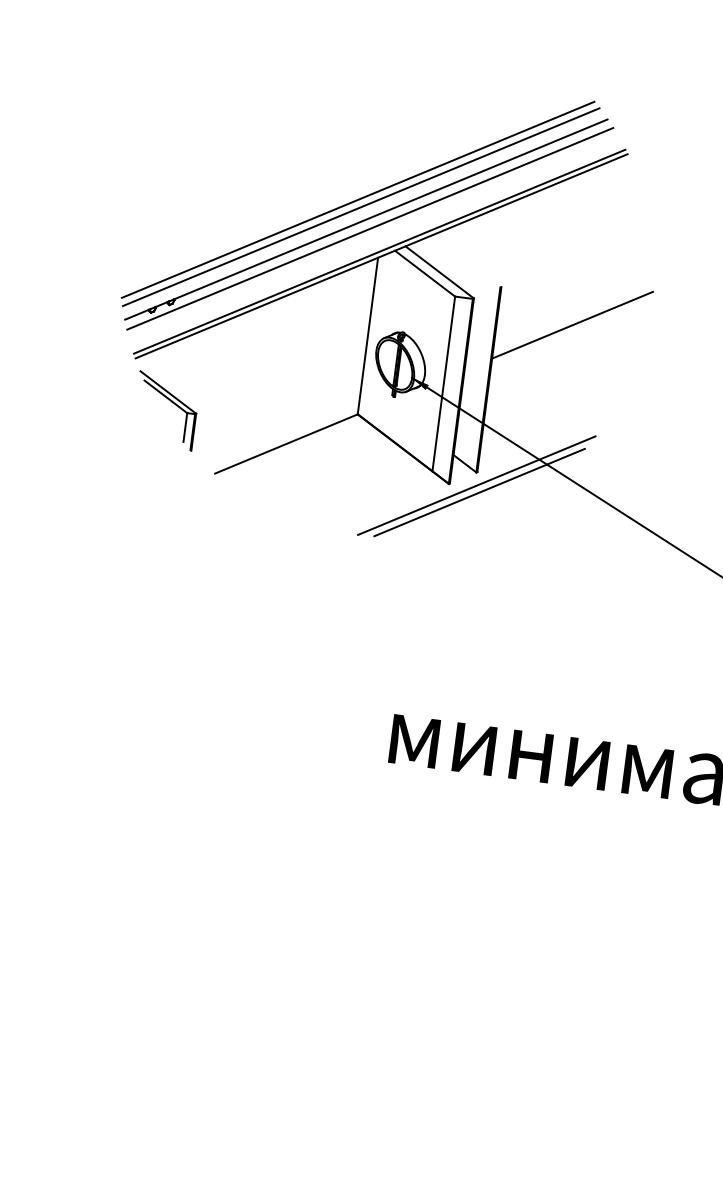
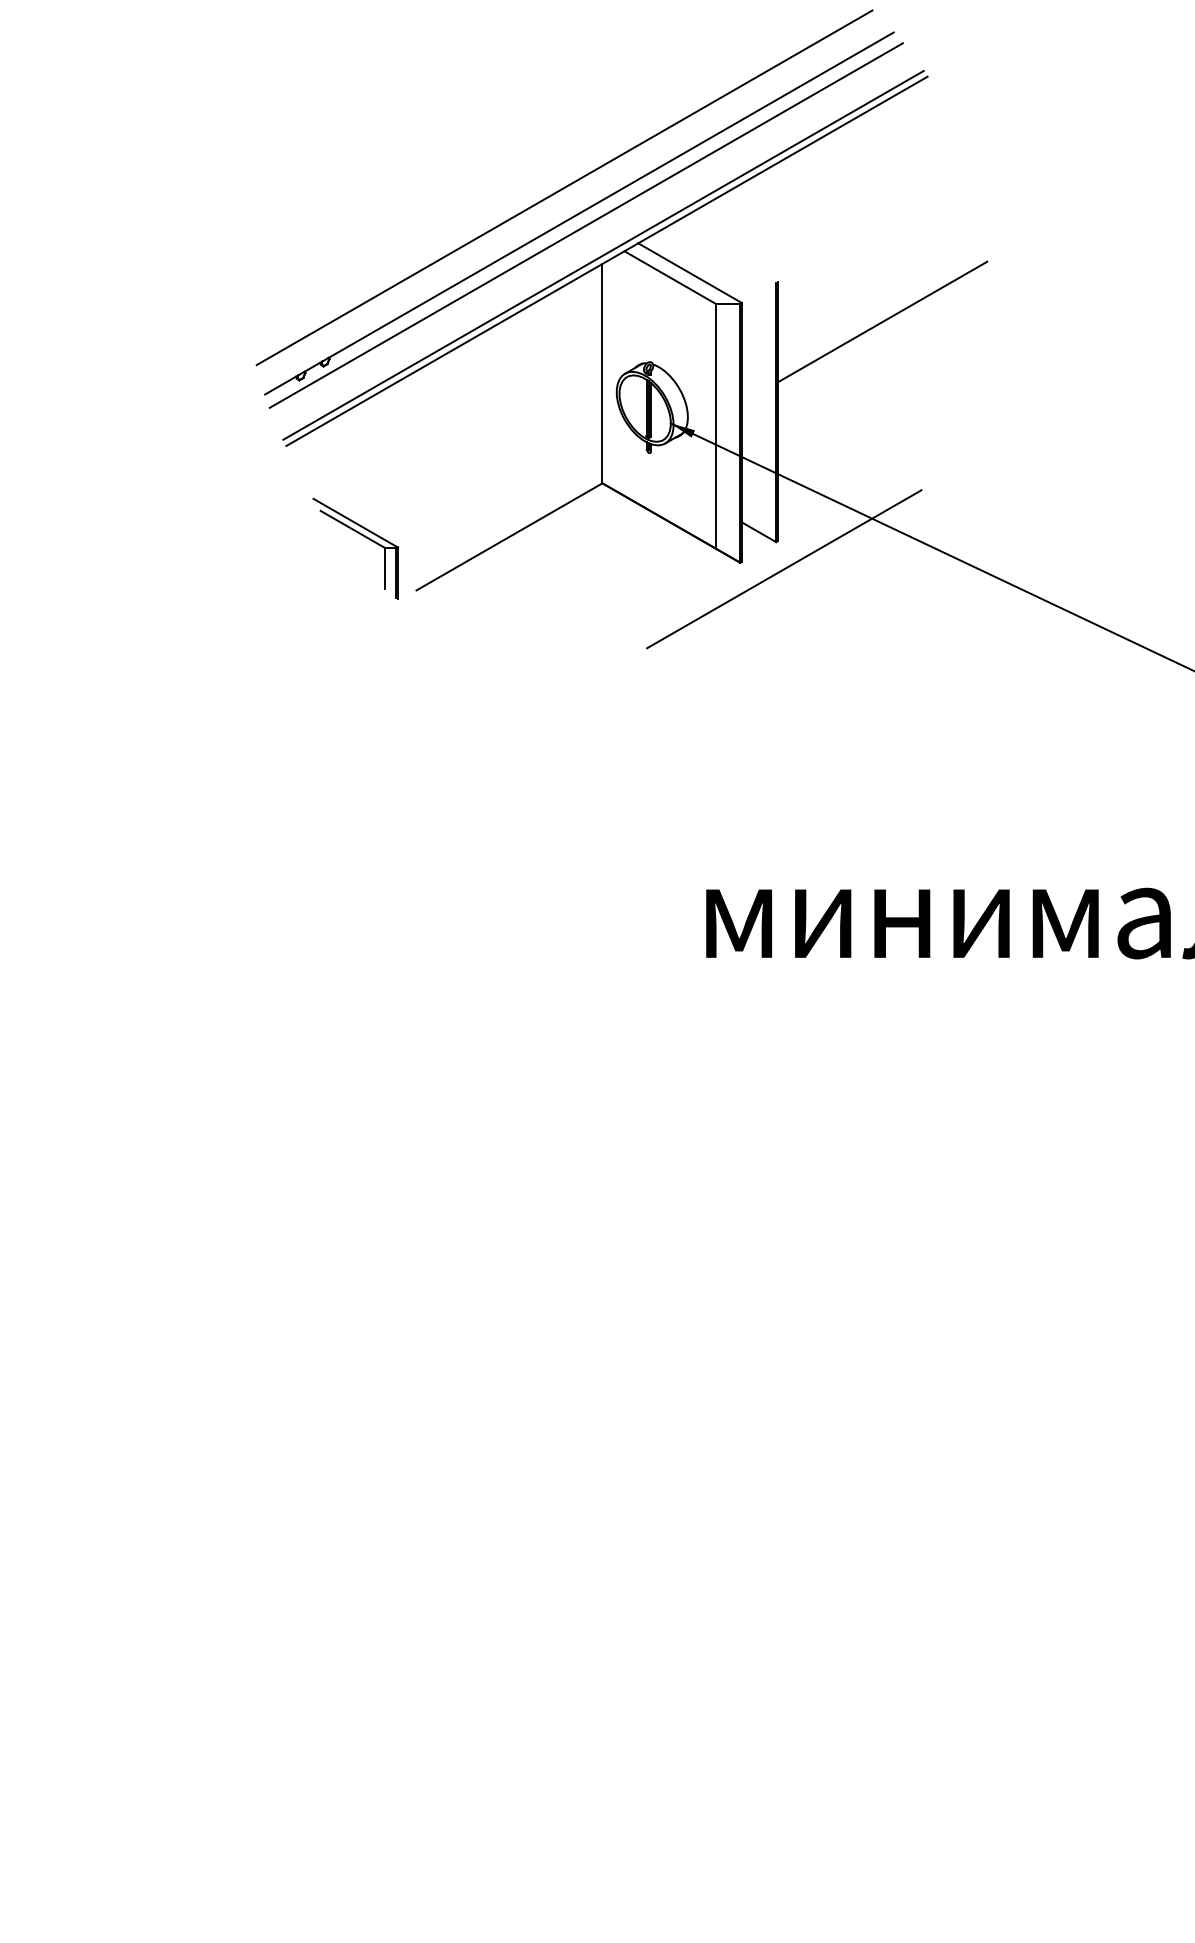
line: (360, 207) -> (569, 197), removed
part: (172, 402) -> (362, 536), moved
line: (476, 485) -> (778, 560), removed

